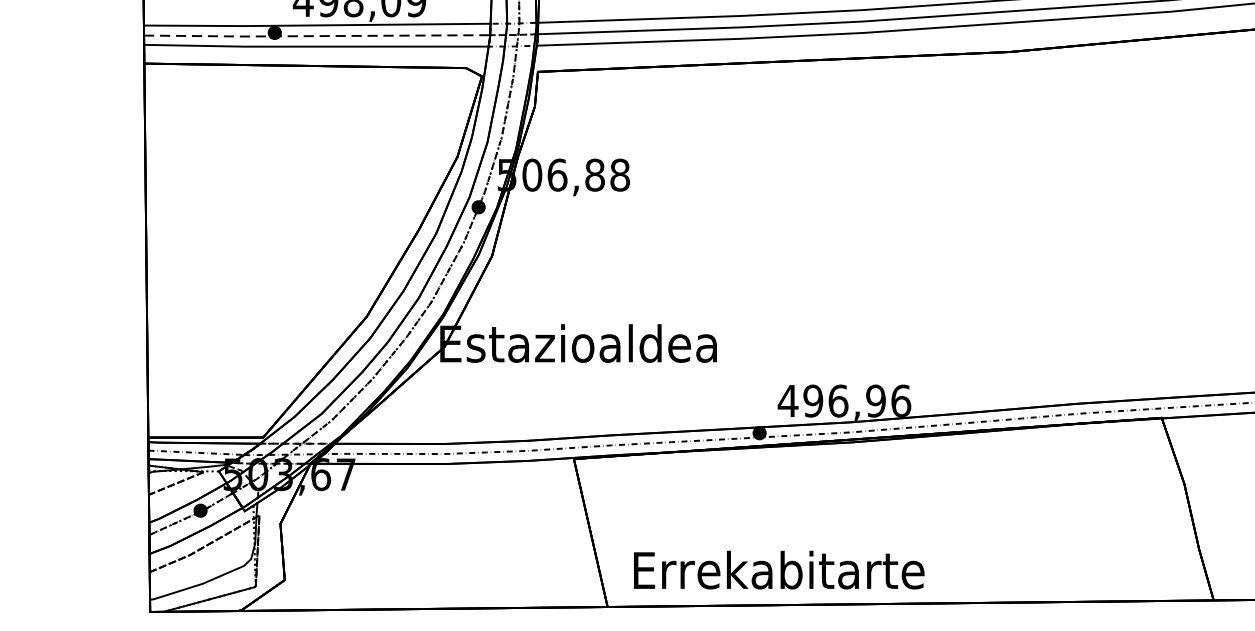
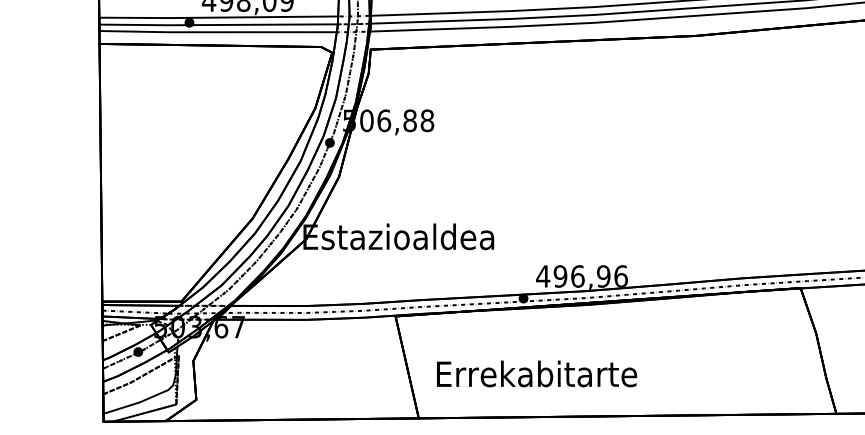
line: (316, 35) -> (218, 24), dashed -> solid
text: (779, 569) -> (537, 373), moved

